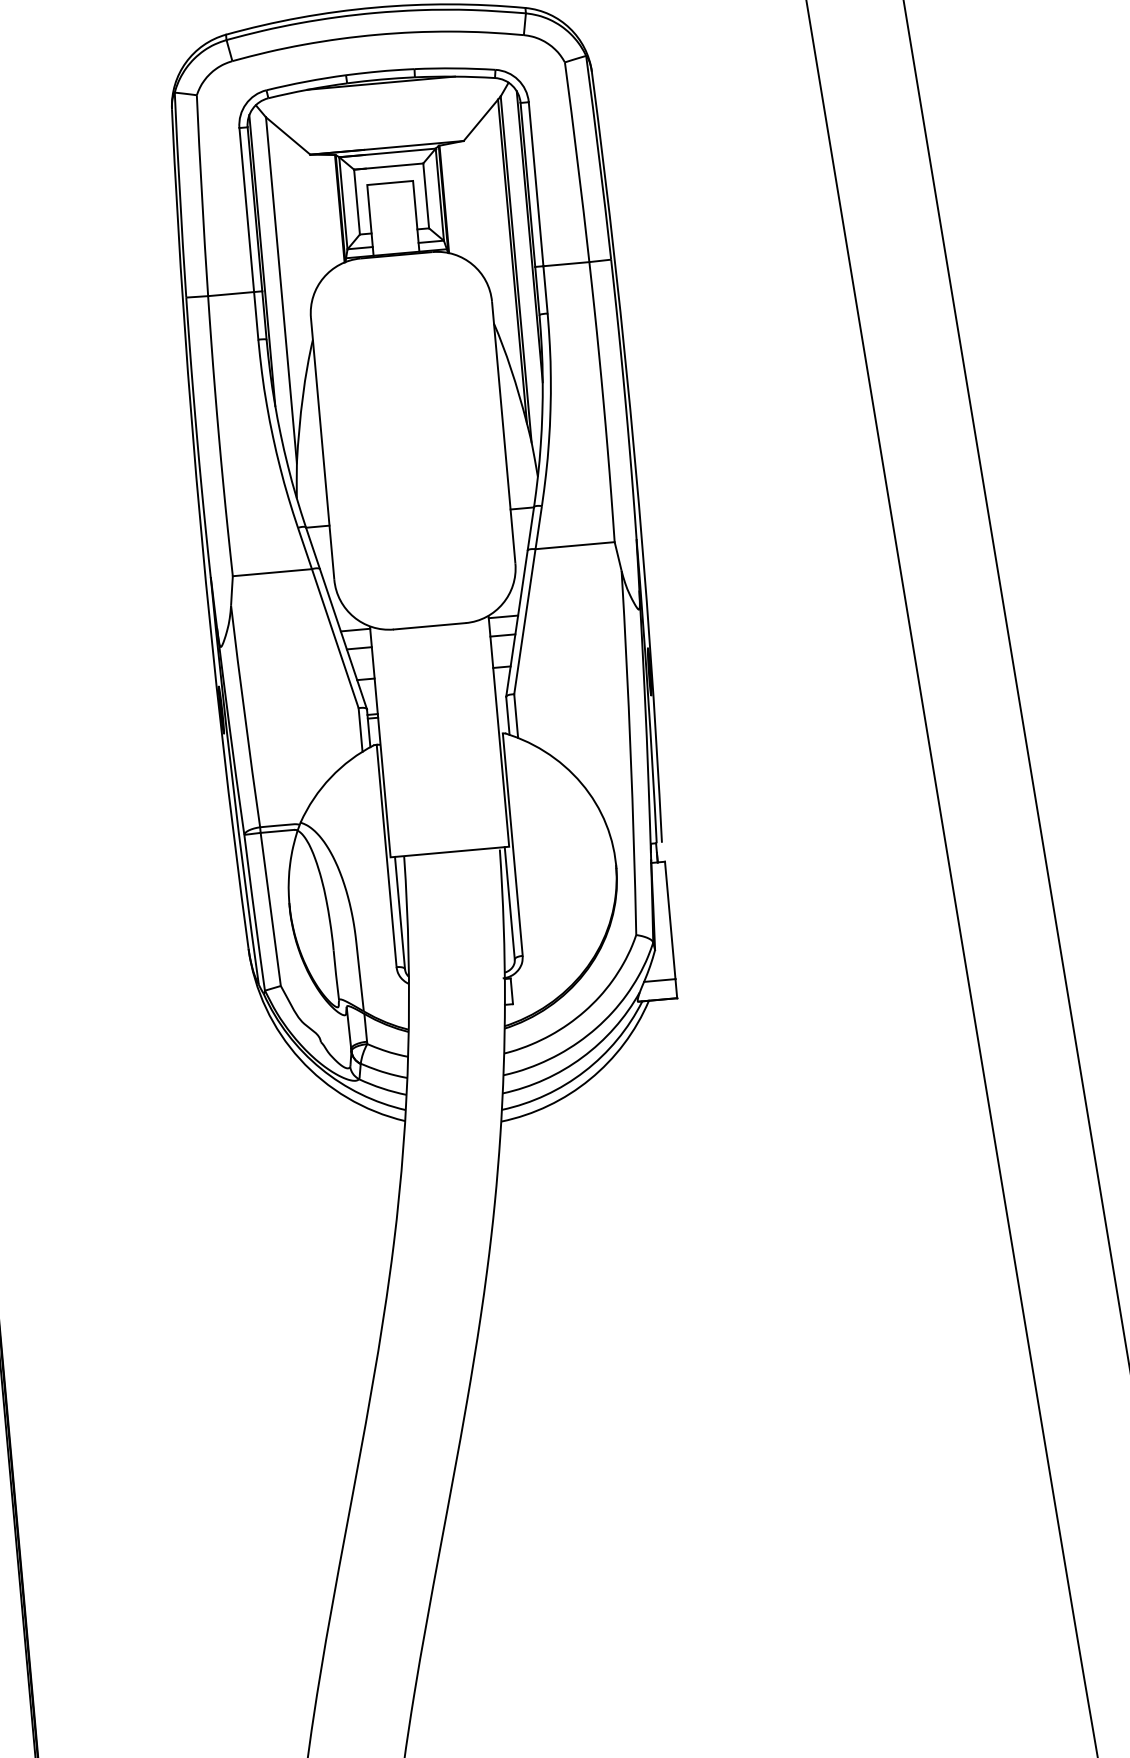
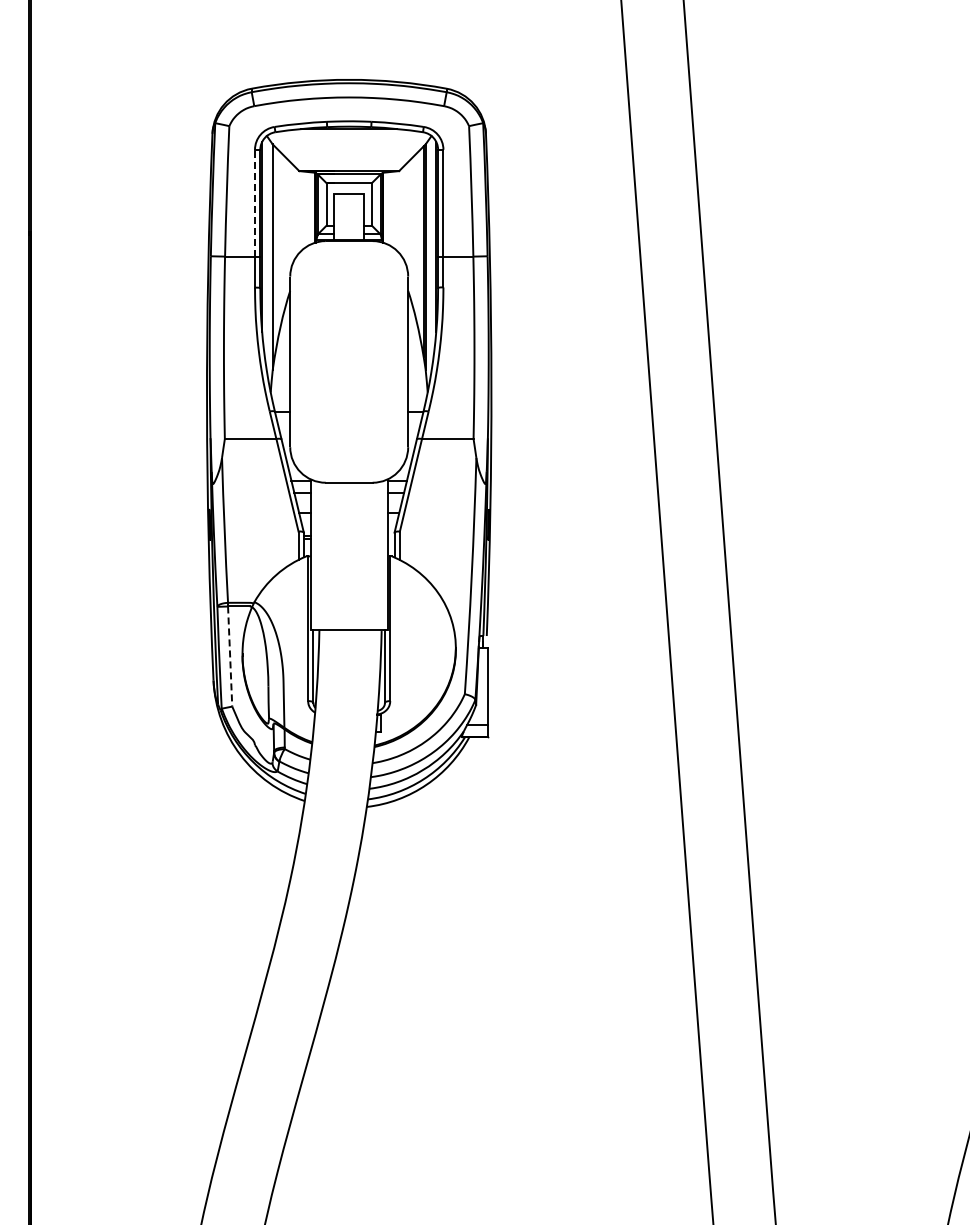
line: (247, 208) -> (255, 202), solid -> dashed
line: (271, 910) -> (230, 657), solid -> dashed

